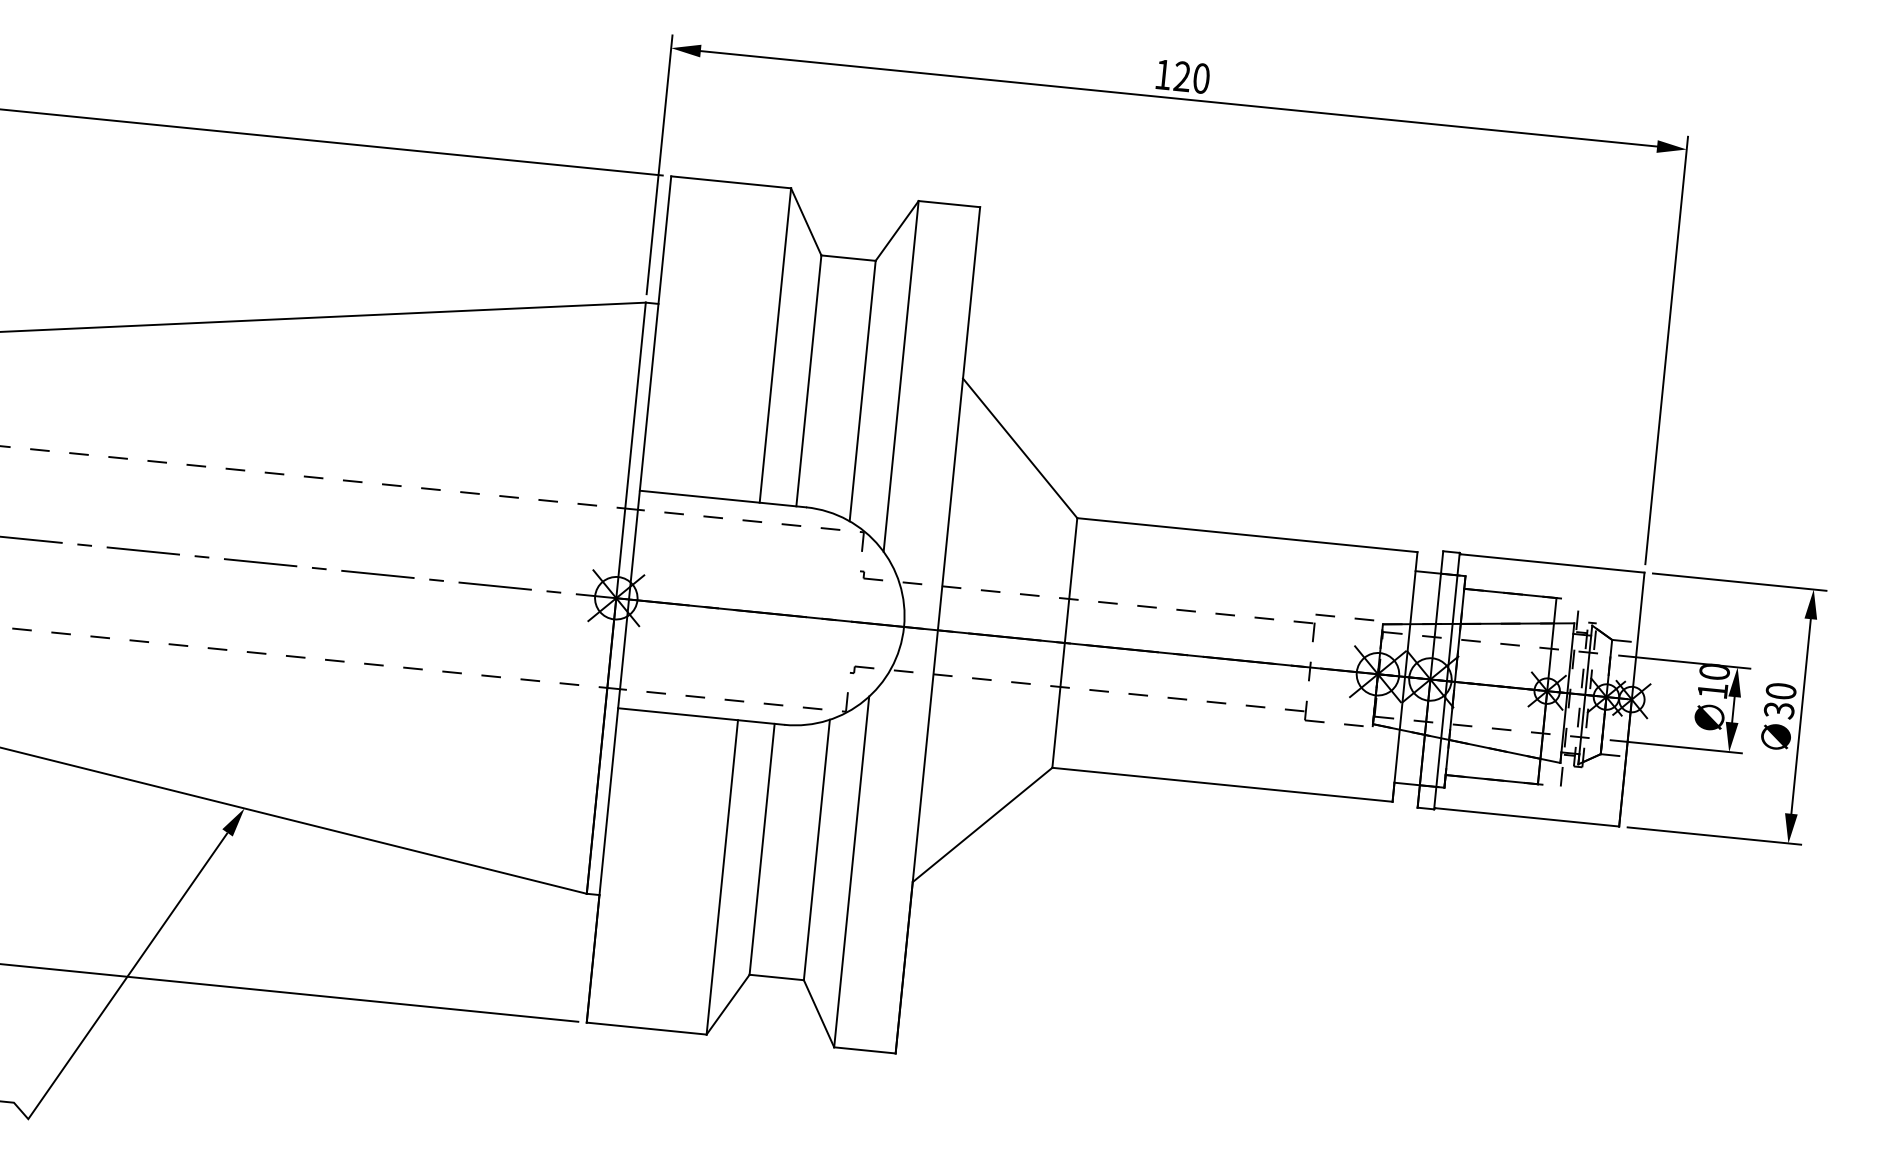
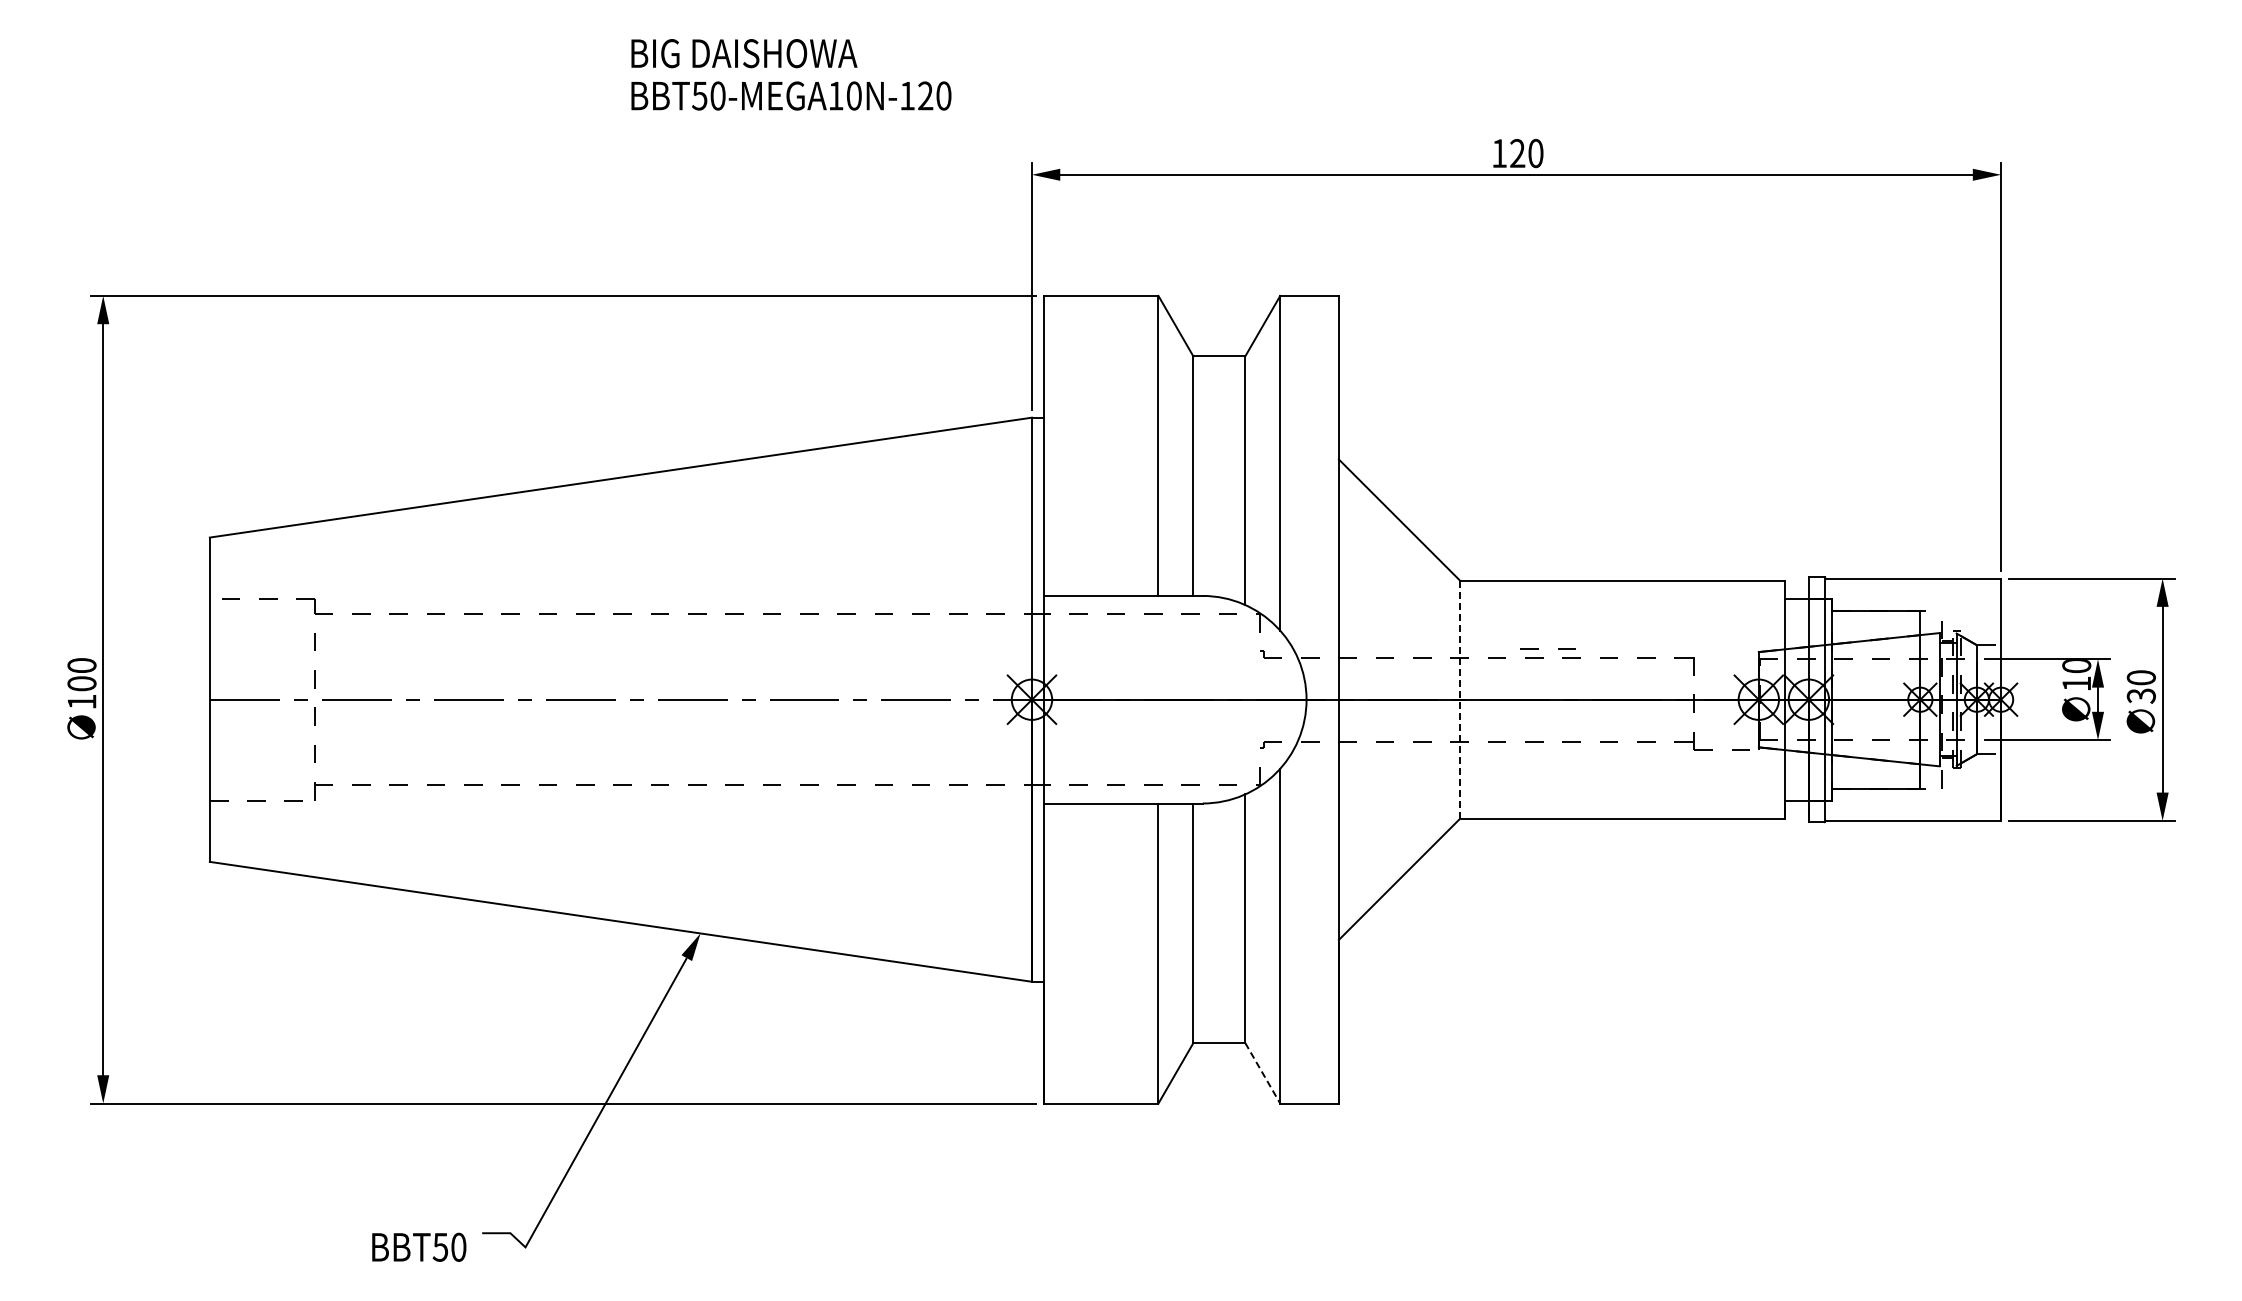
line: (1334, 615) -> (1538, 648), moved
line: (1065, 643) -> (1460, 700), solid -> dashed
line: (818, 1014) -> (1262, 1073), solid -> dashed

